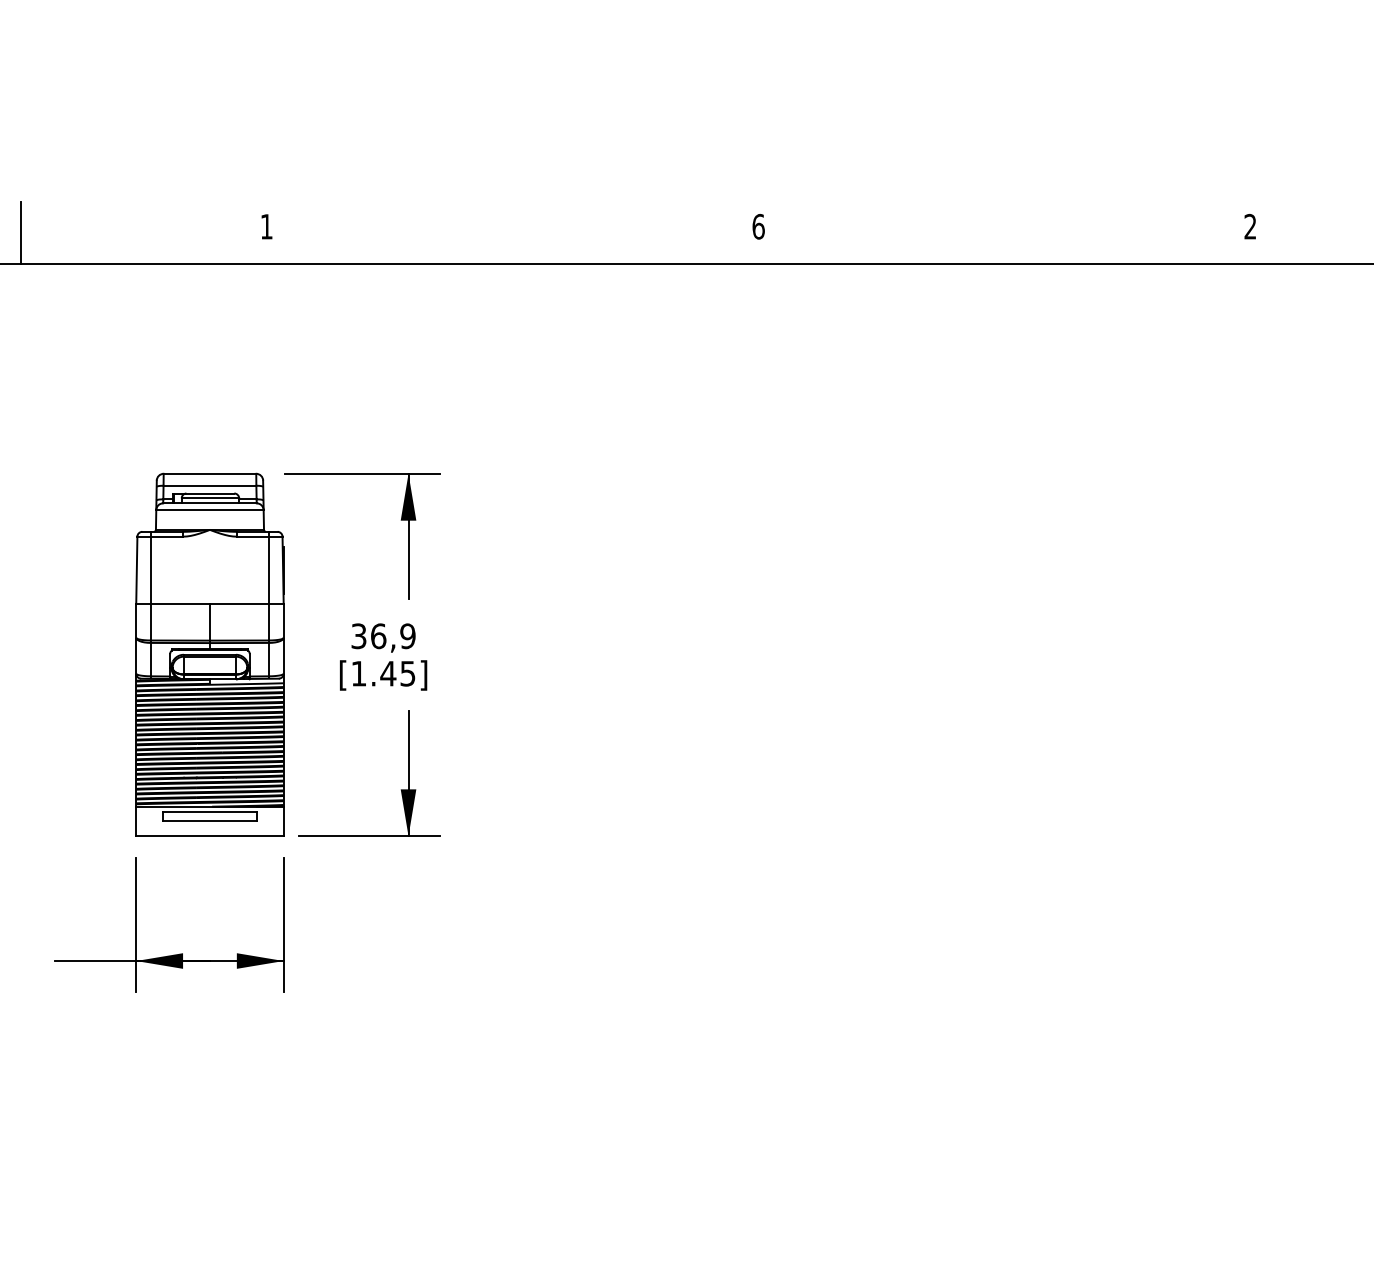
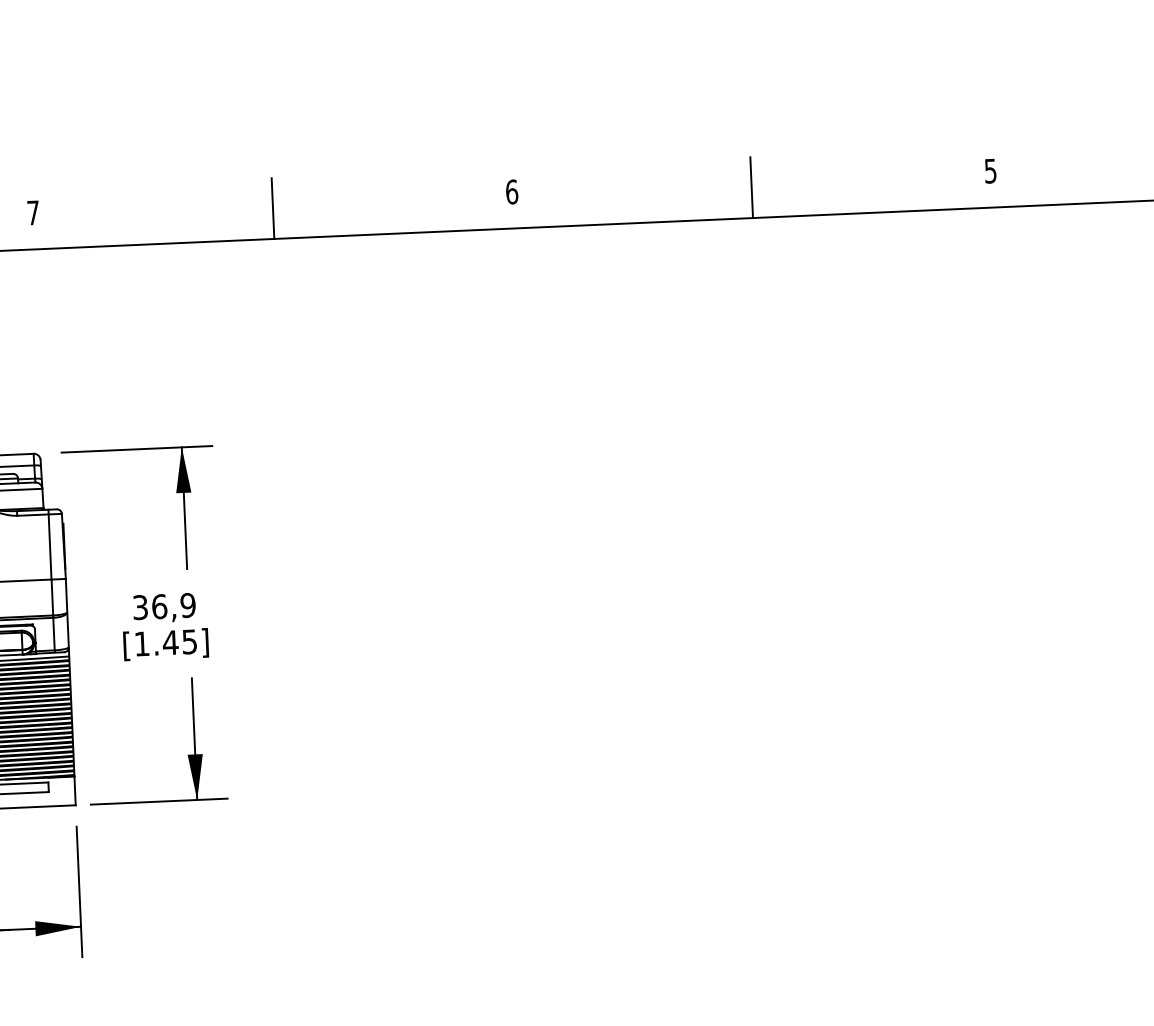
text: (266, 226) -> (33, 212), 1 -> 7
text: (1250, 226) -> (990, 170), 2 -> 5
line: (512, 232) -> (272, 208), added
line: (1004, 232) -> (751, 187), added

